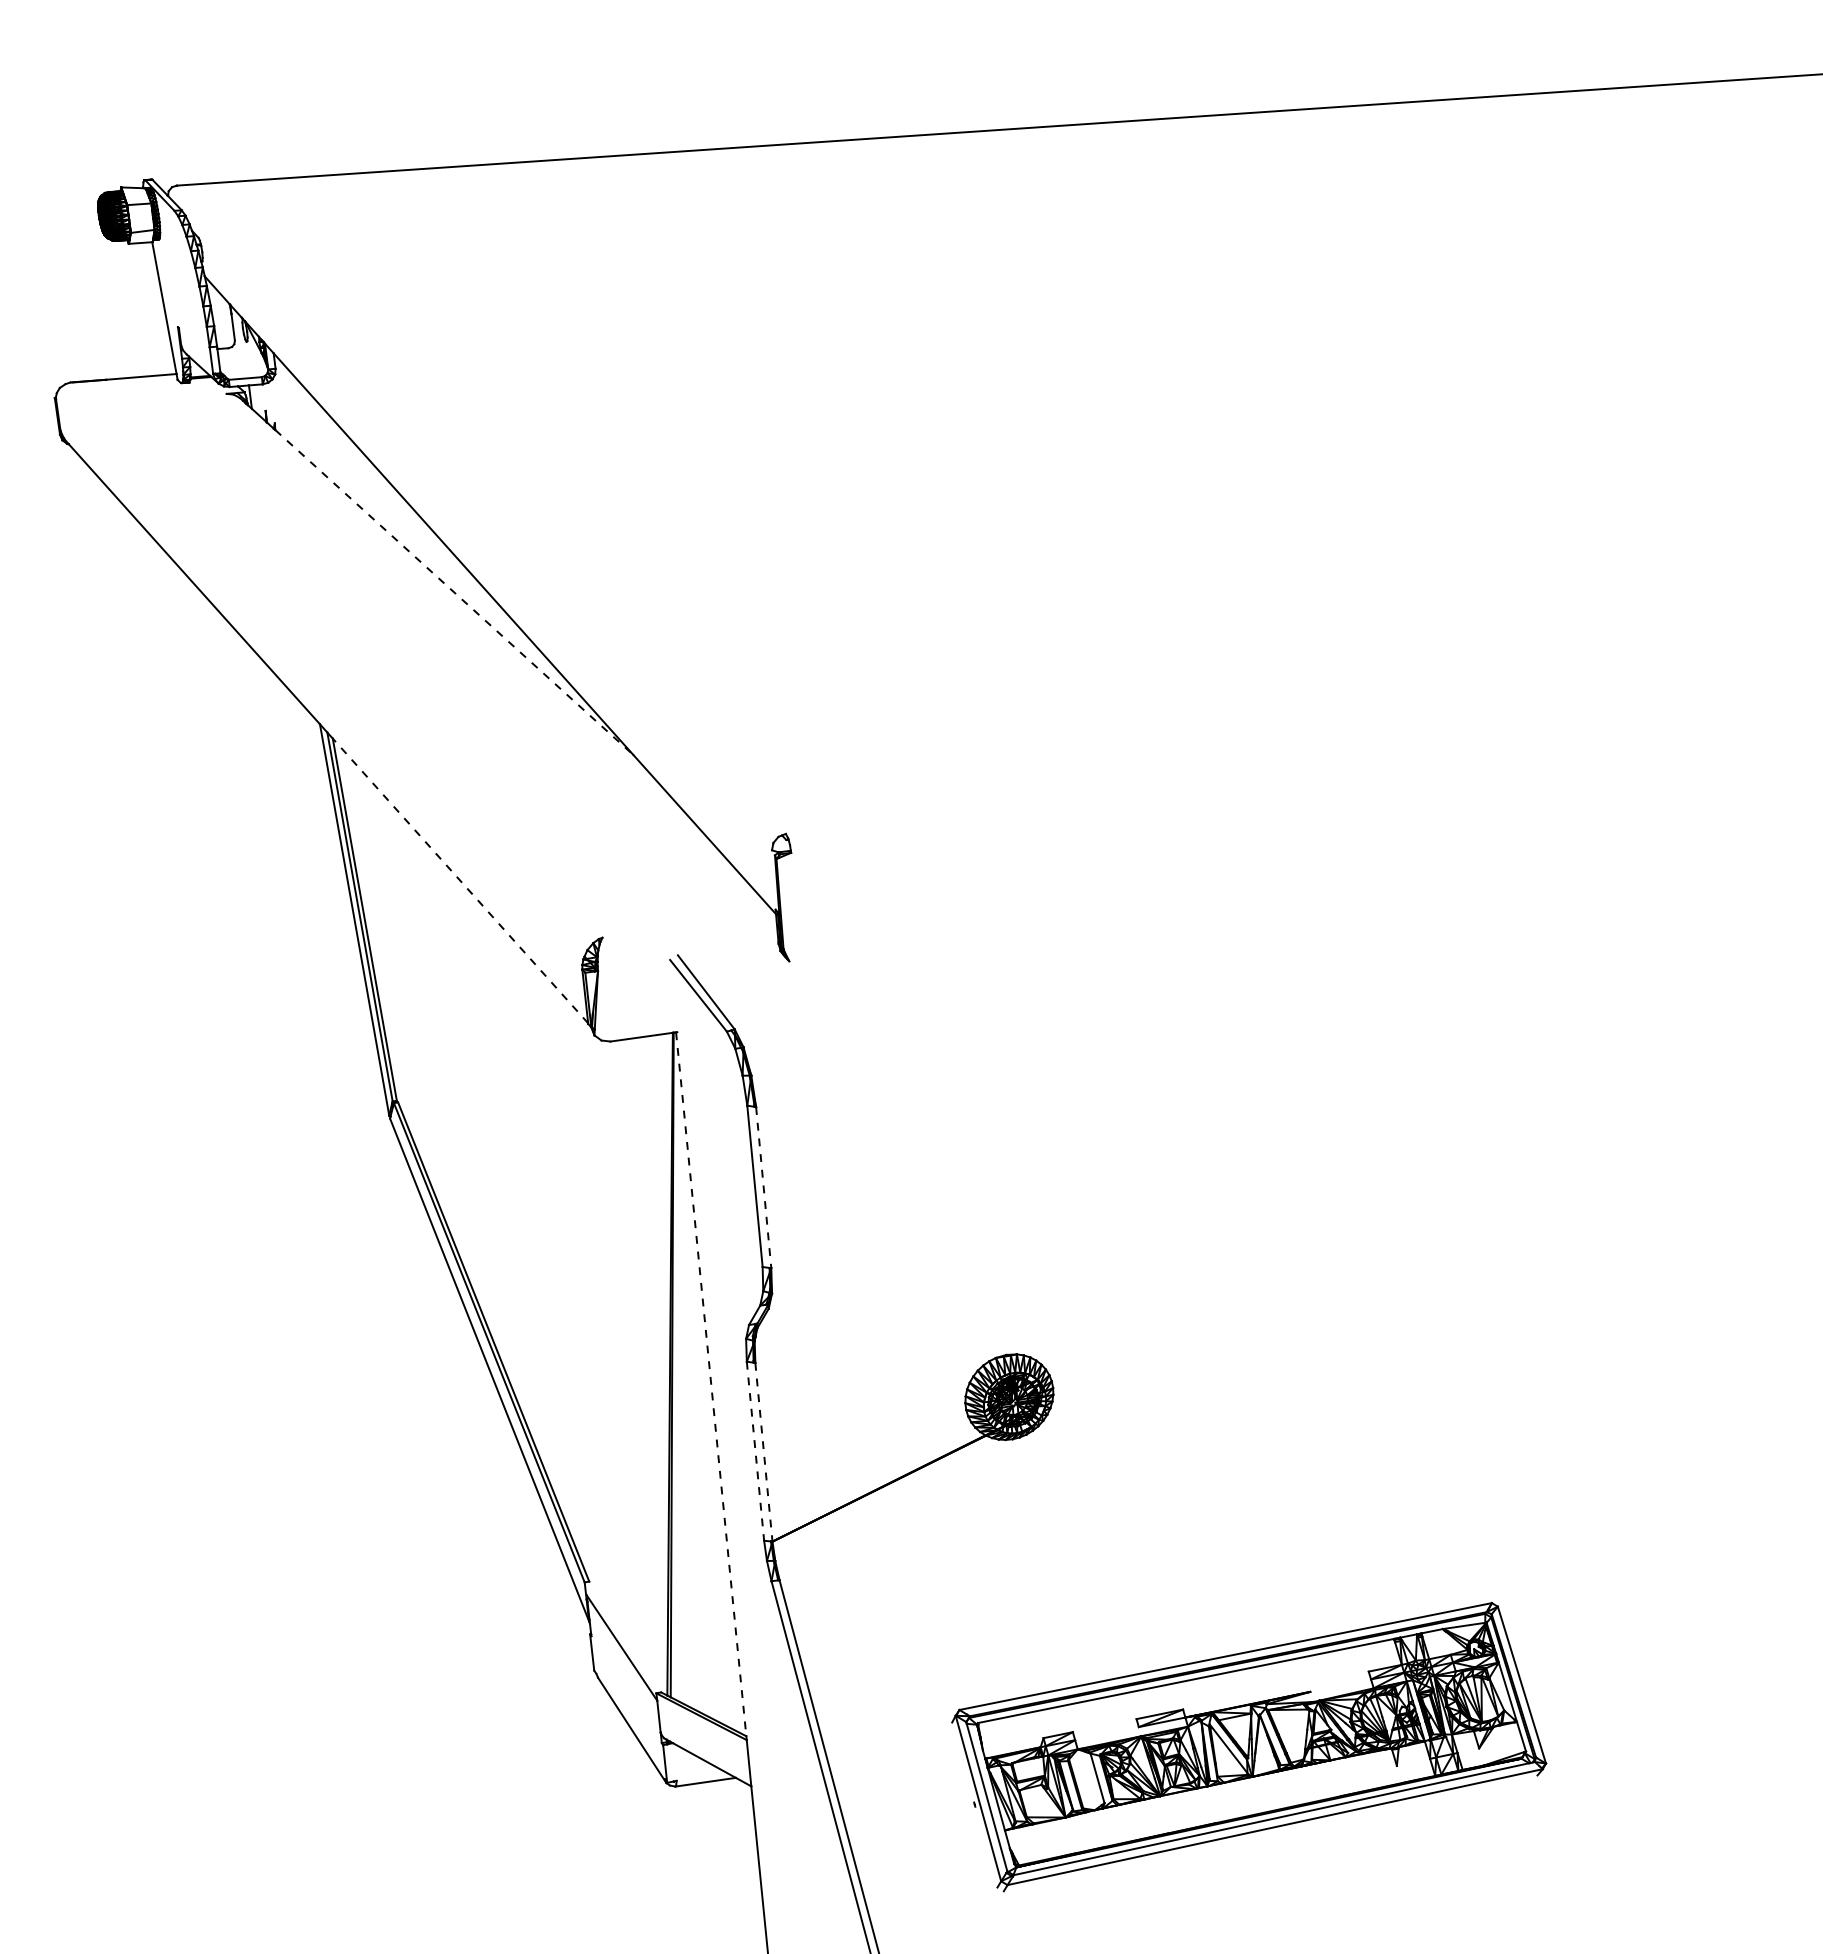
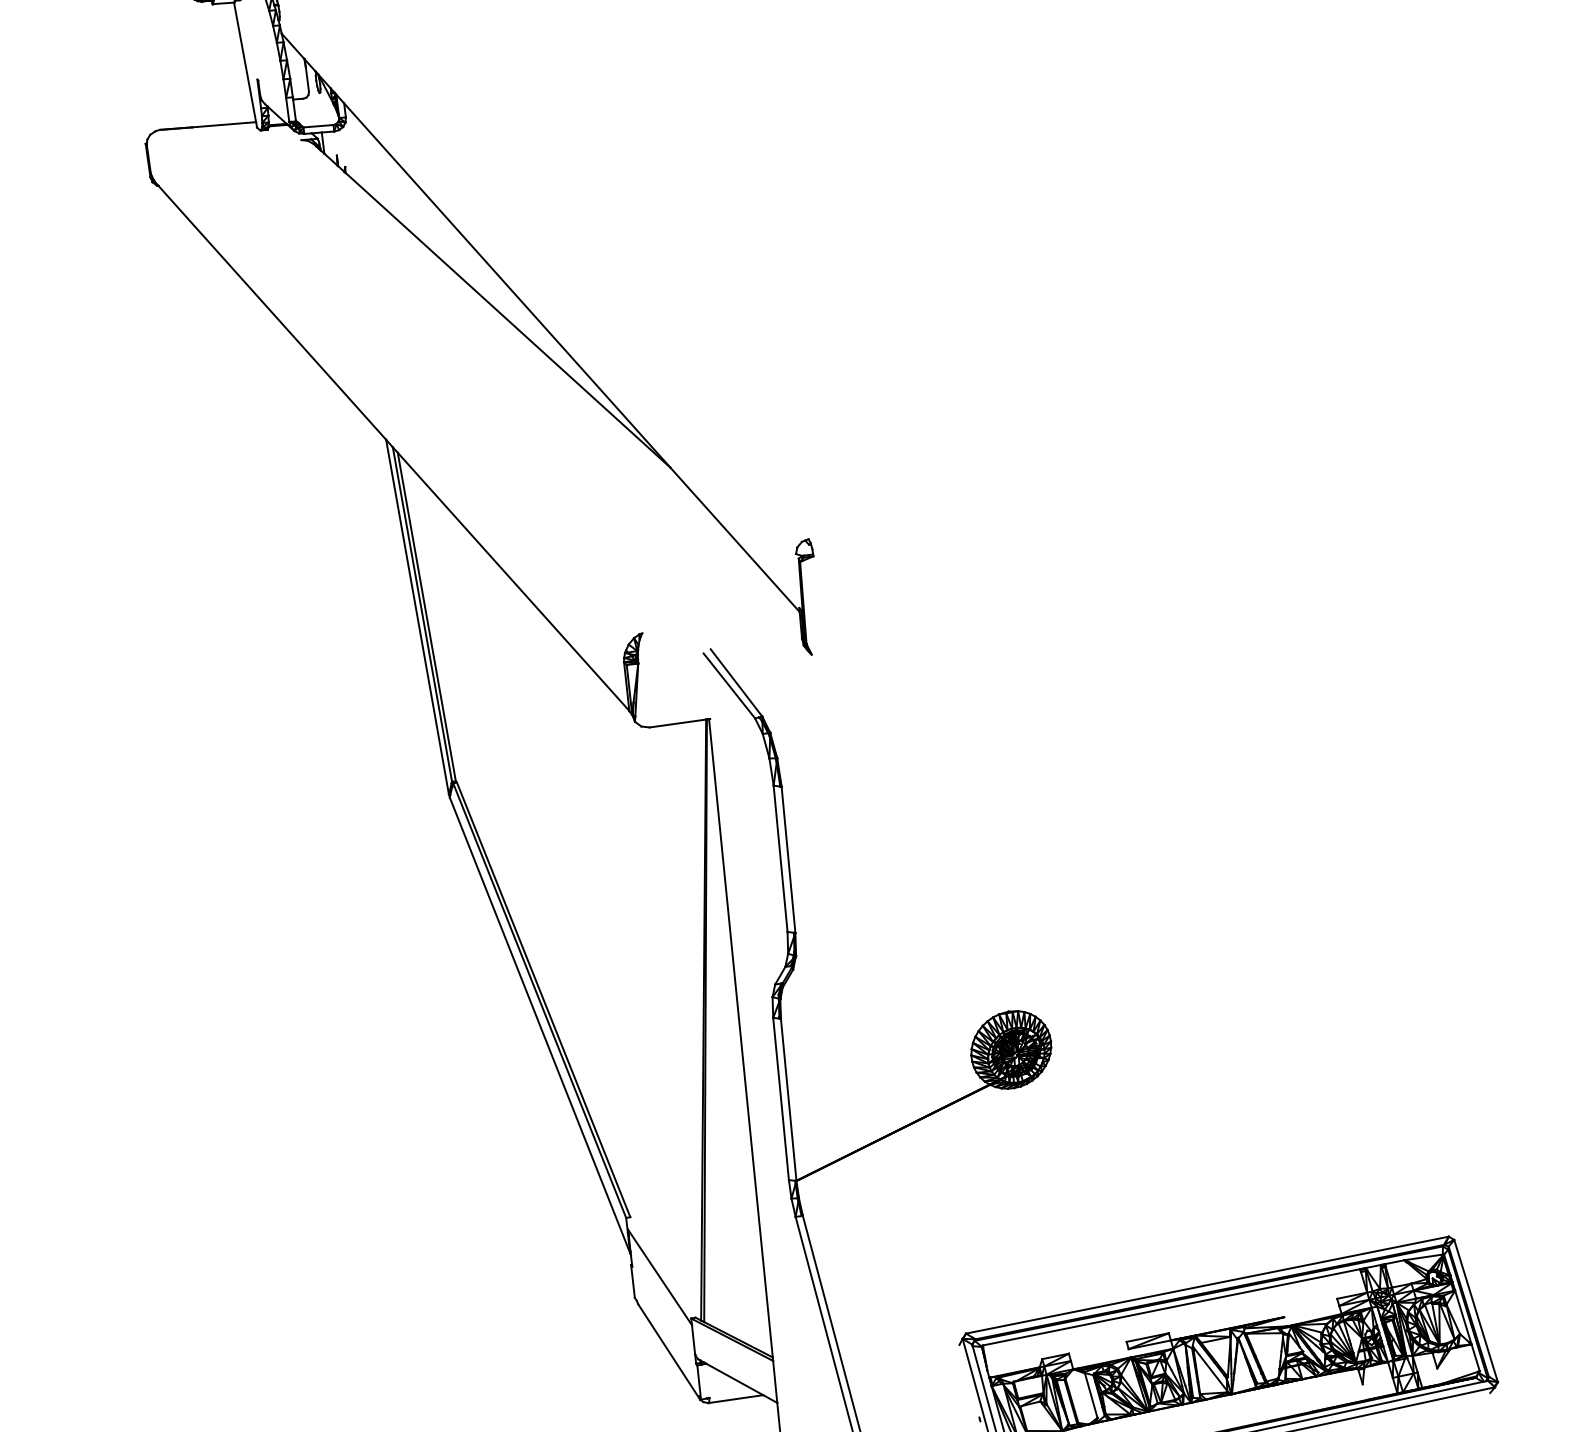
line: (454, 592) -> (508, 320), dashed -> solid
line: (460, 880) -> (513, 581), dashed -> solid
line: (763, 1187) -> (788, 859), dashed -> solid
line: (711, 1384) -> (741, 1038), dashed -> solid
line: (755, 1451) -> (781, 1099), dashed -> solid
line: (763, 1452) -> (788, 1100), dashed -> solid

